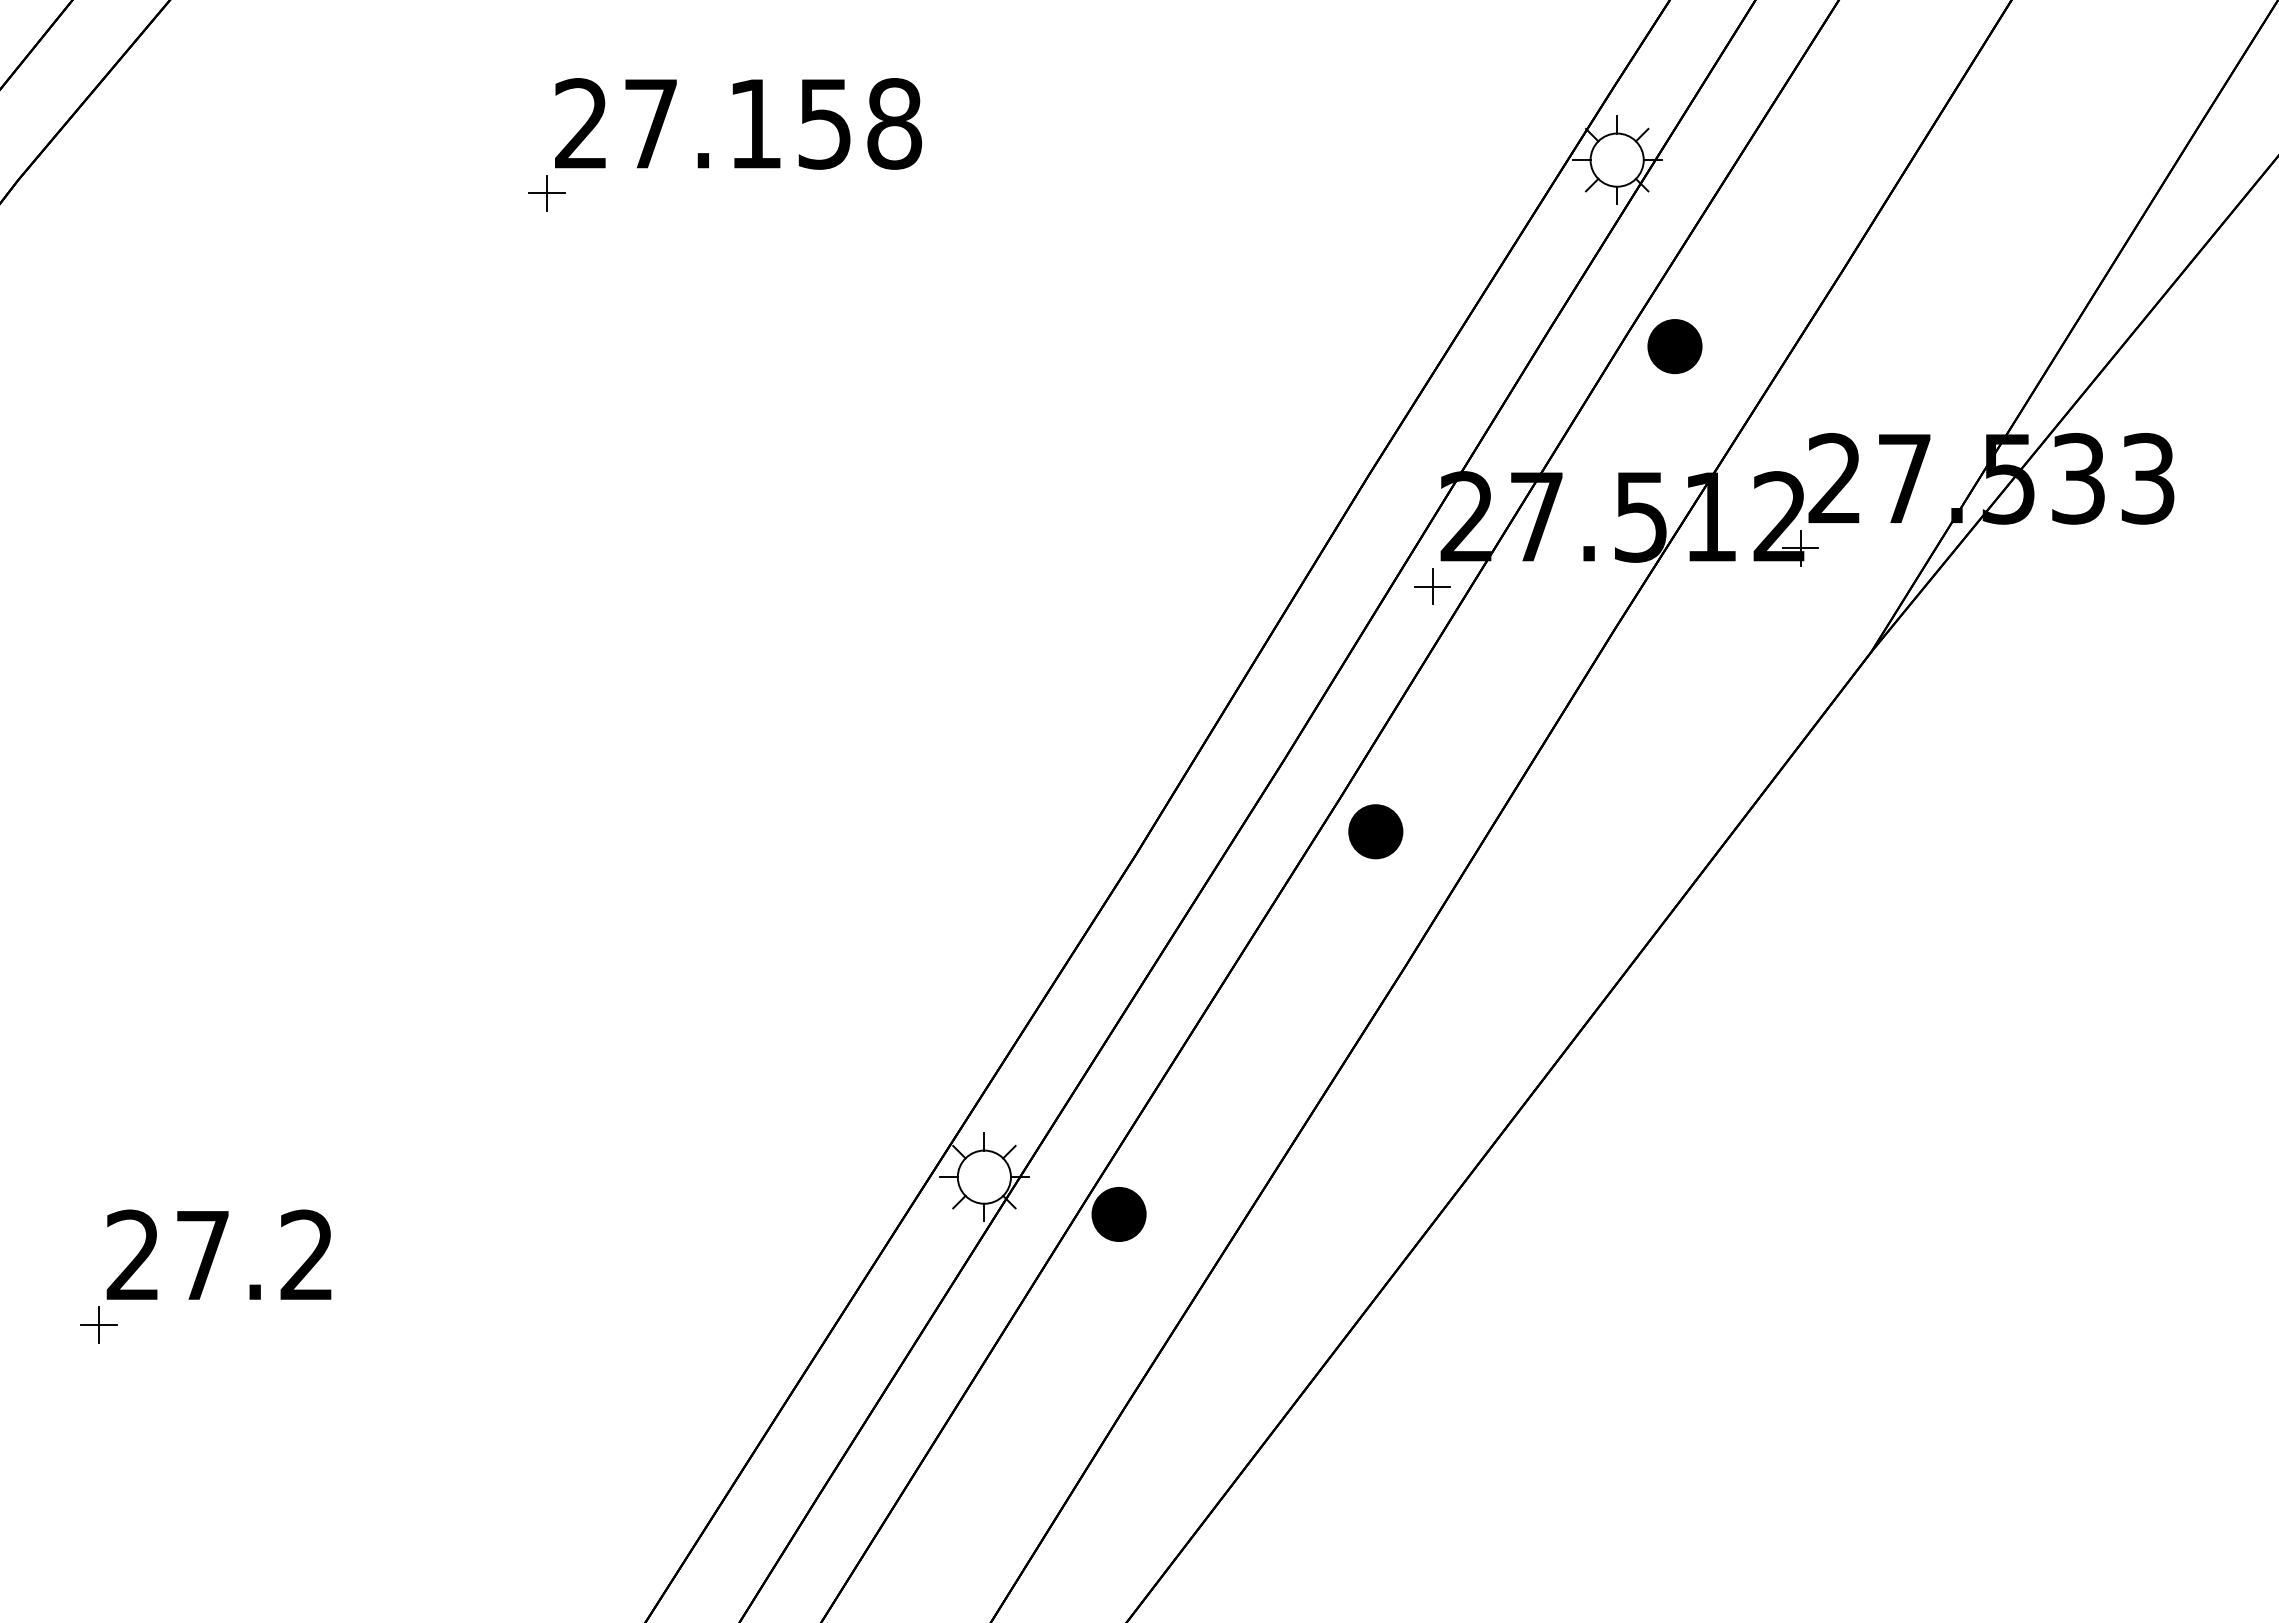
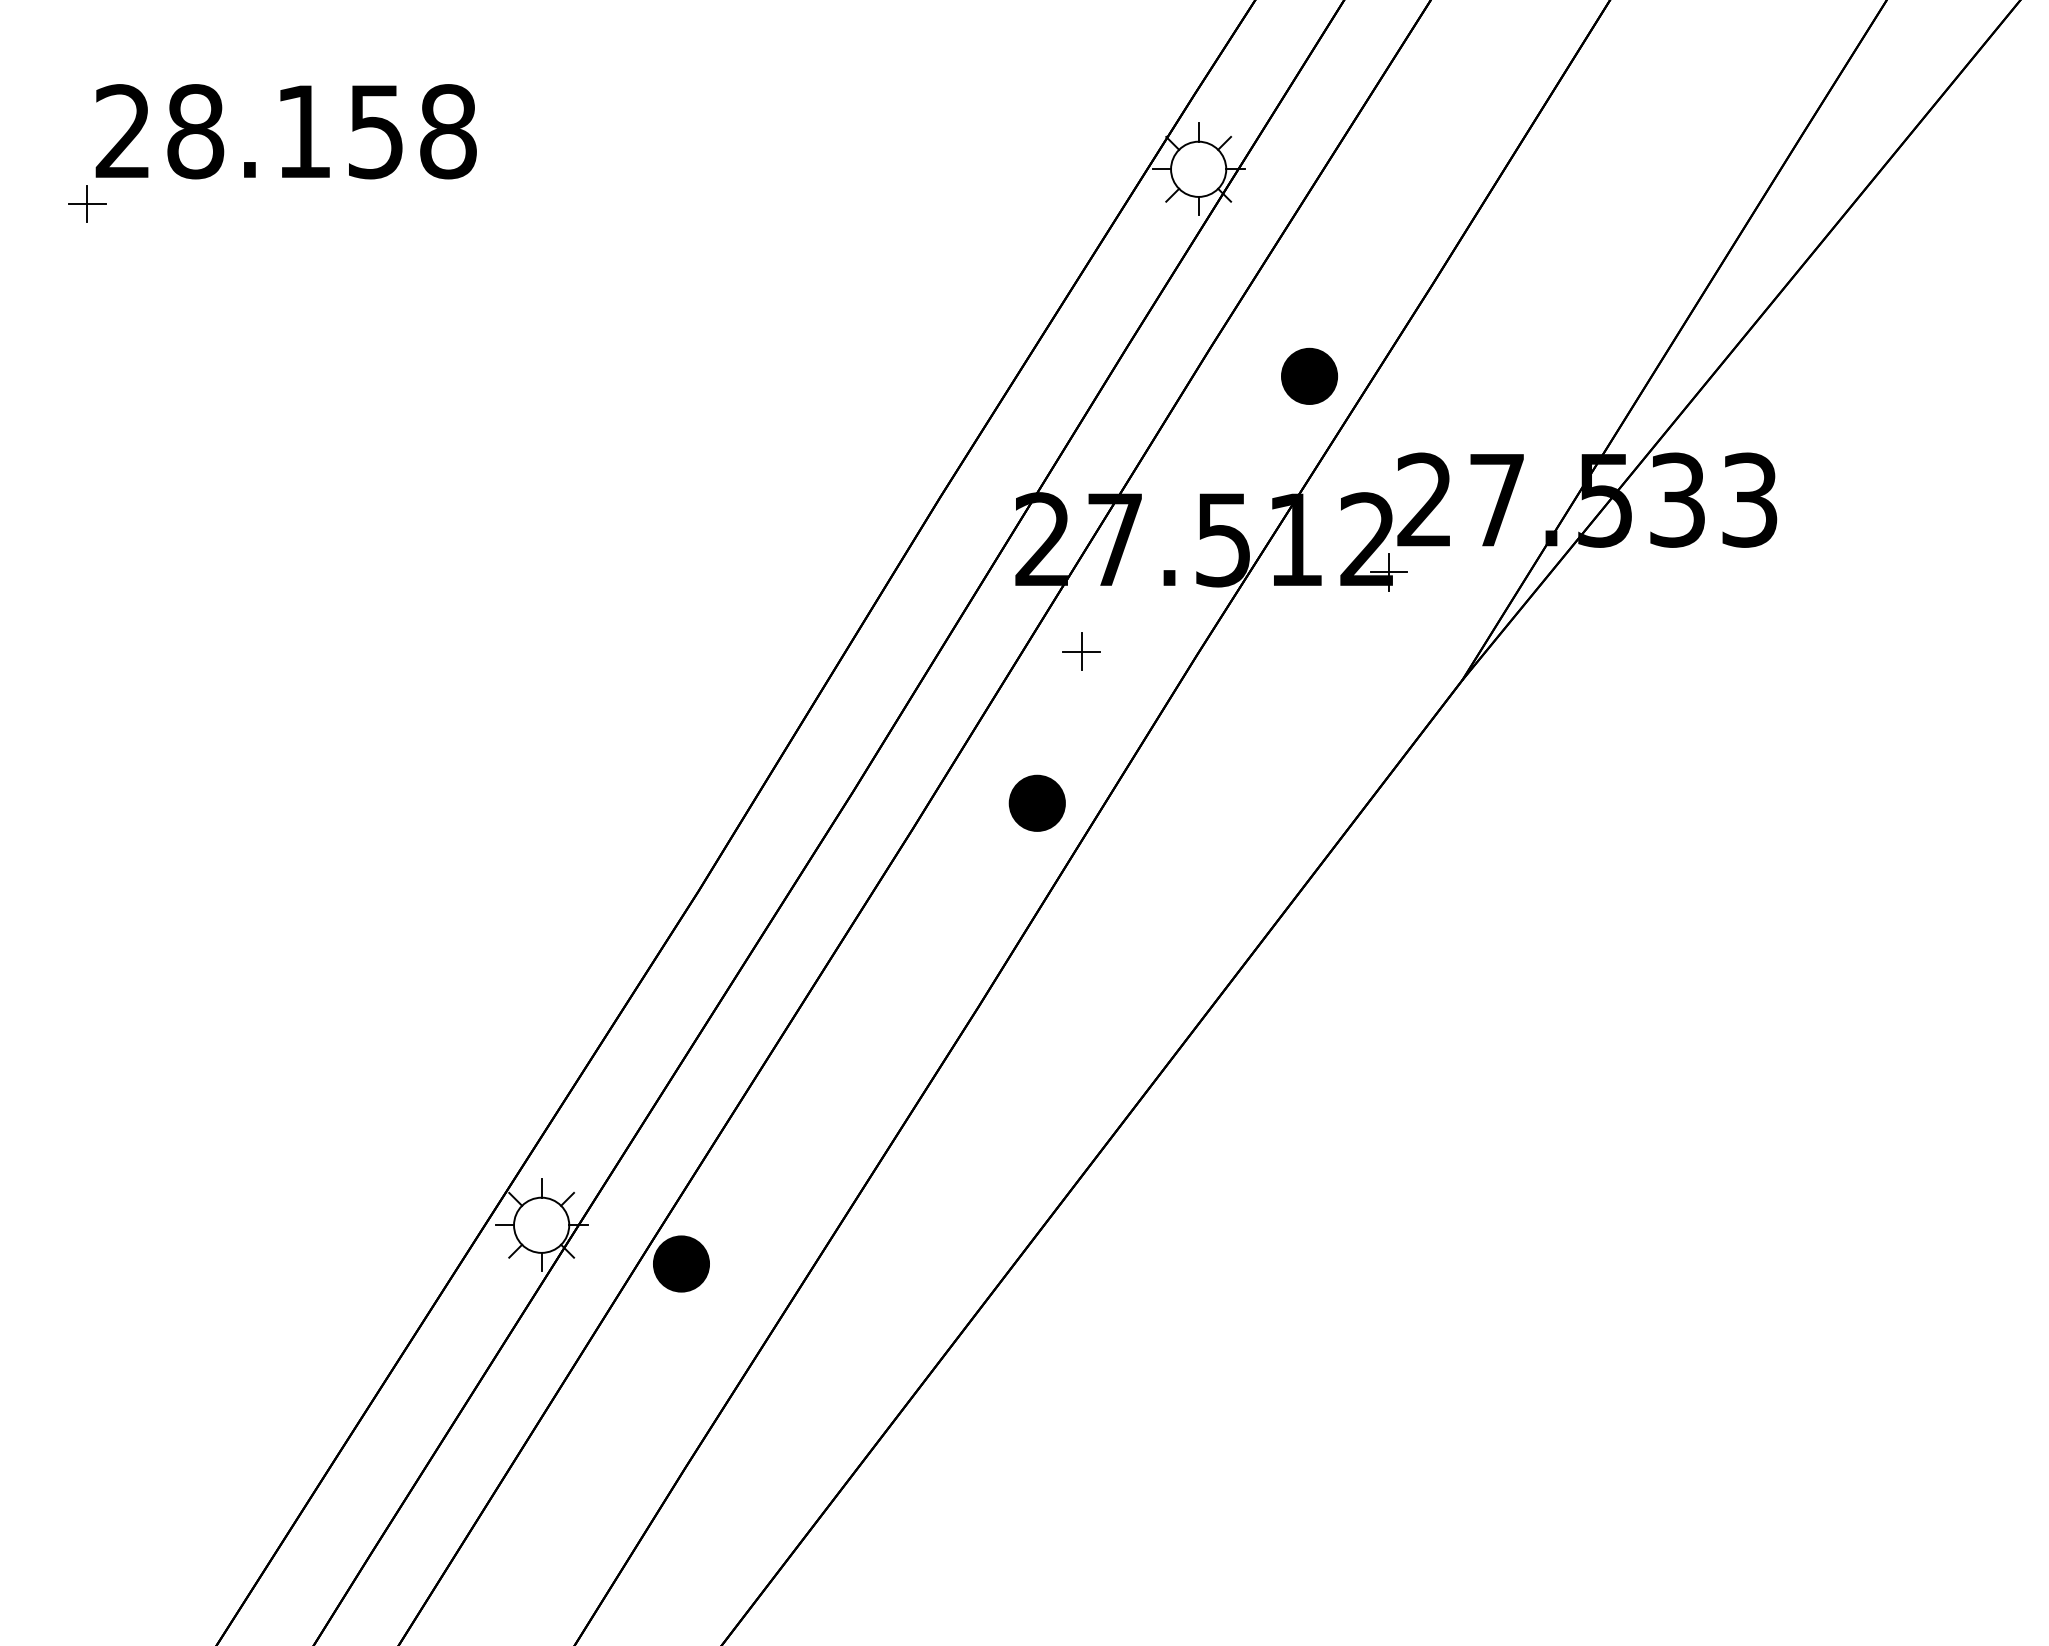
text: (651, 123) -> (195, 131), 27.158 -> 28.158
part: (1674, 346) -> (1309, 376), moved
part: (1432, 586) -> (1081, 651), moved
part: (1375, 831) -> (1037, 803), moved

